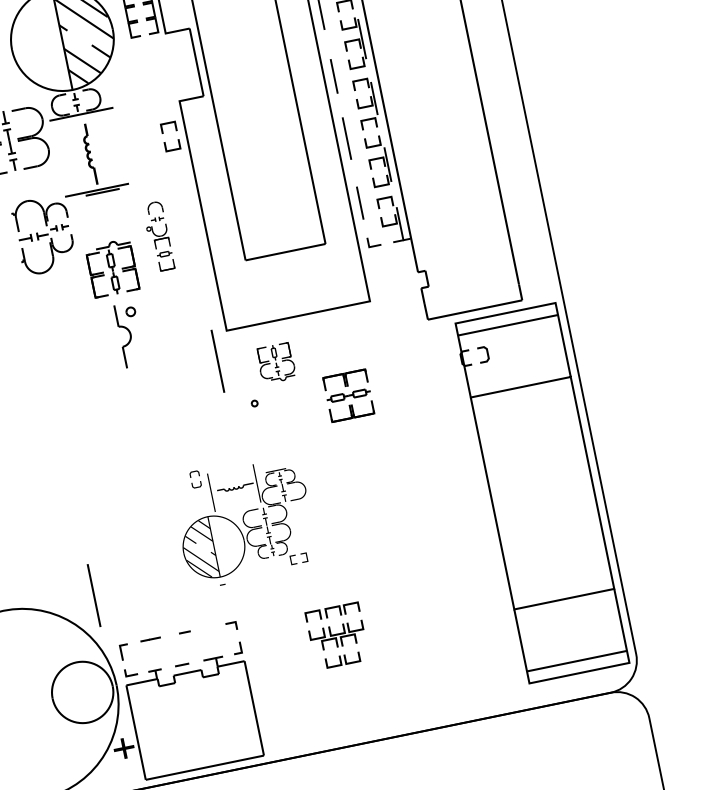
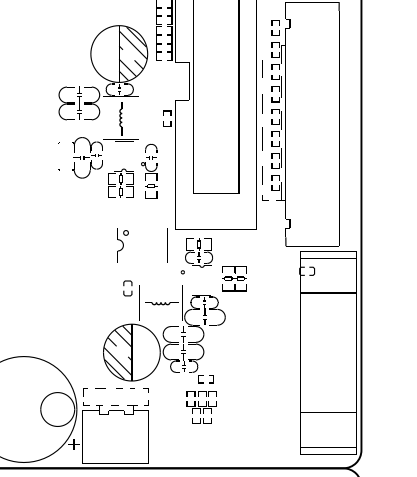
part: (158, 235) -> (149, 170), size x1.43
part: (129, 335) -> (122, 245), moved
part: (275, 362) -> (198, 252), size x1.43
part: (244, 520) -> (164, 334), size x1.67
line: (93, 595) -> (74, 358), removed

